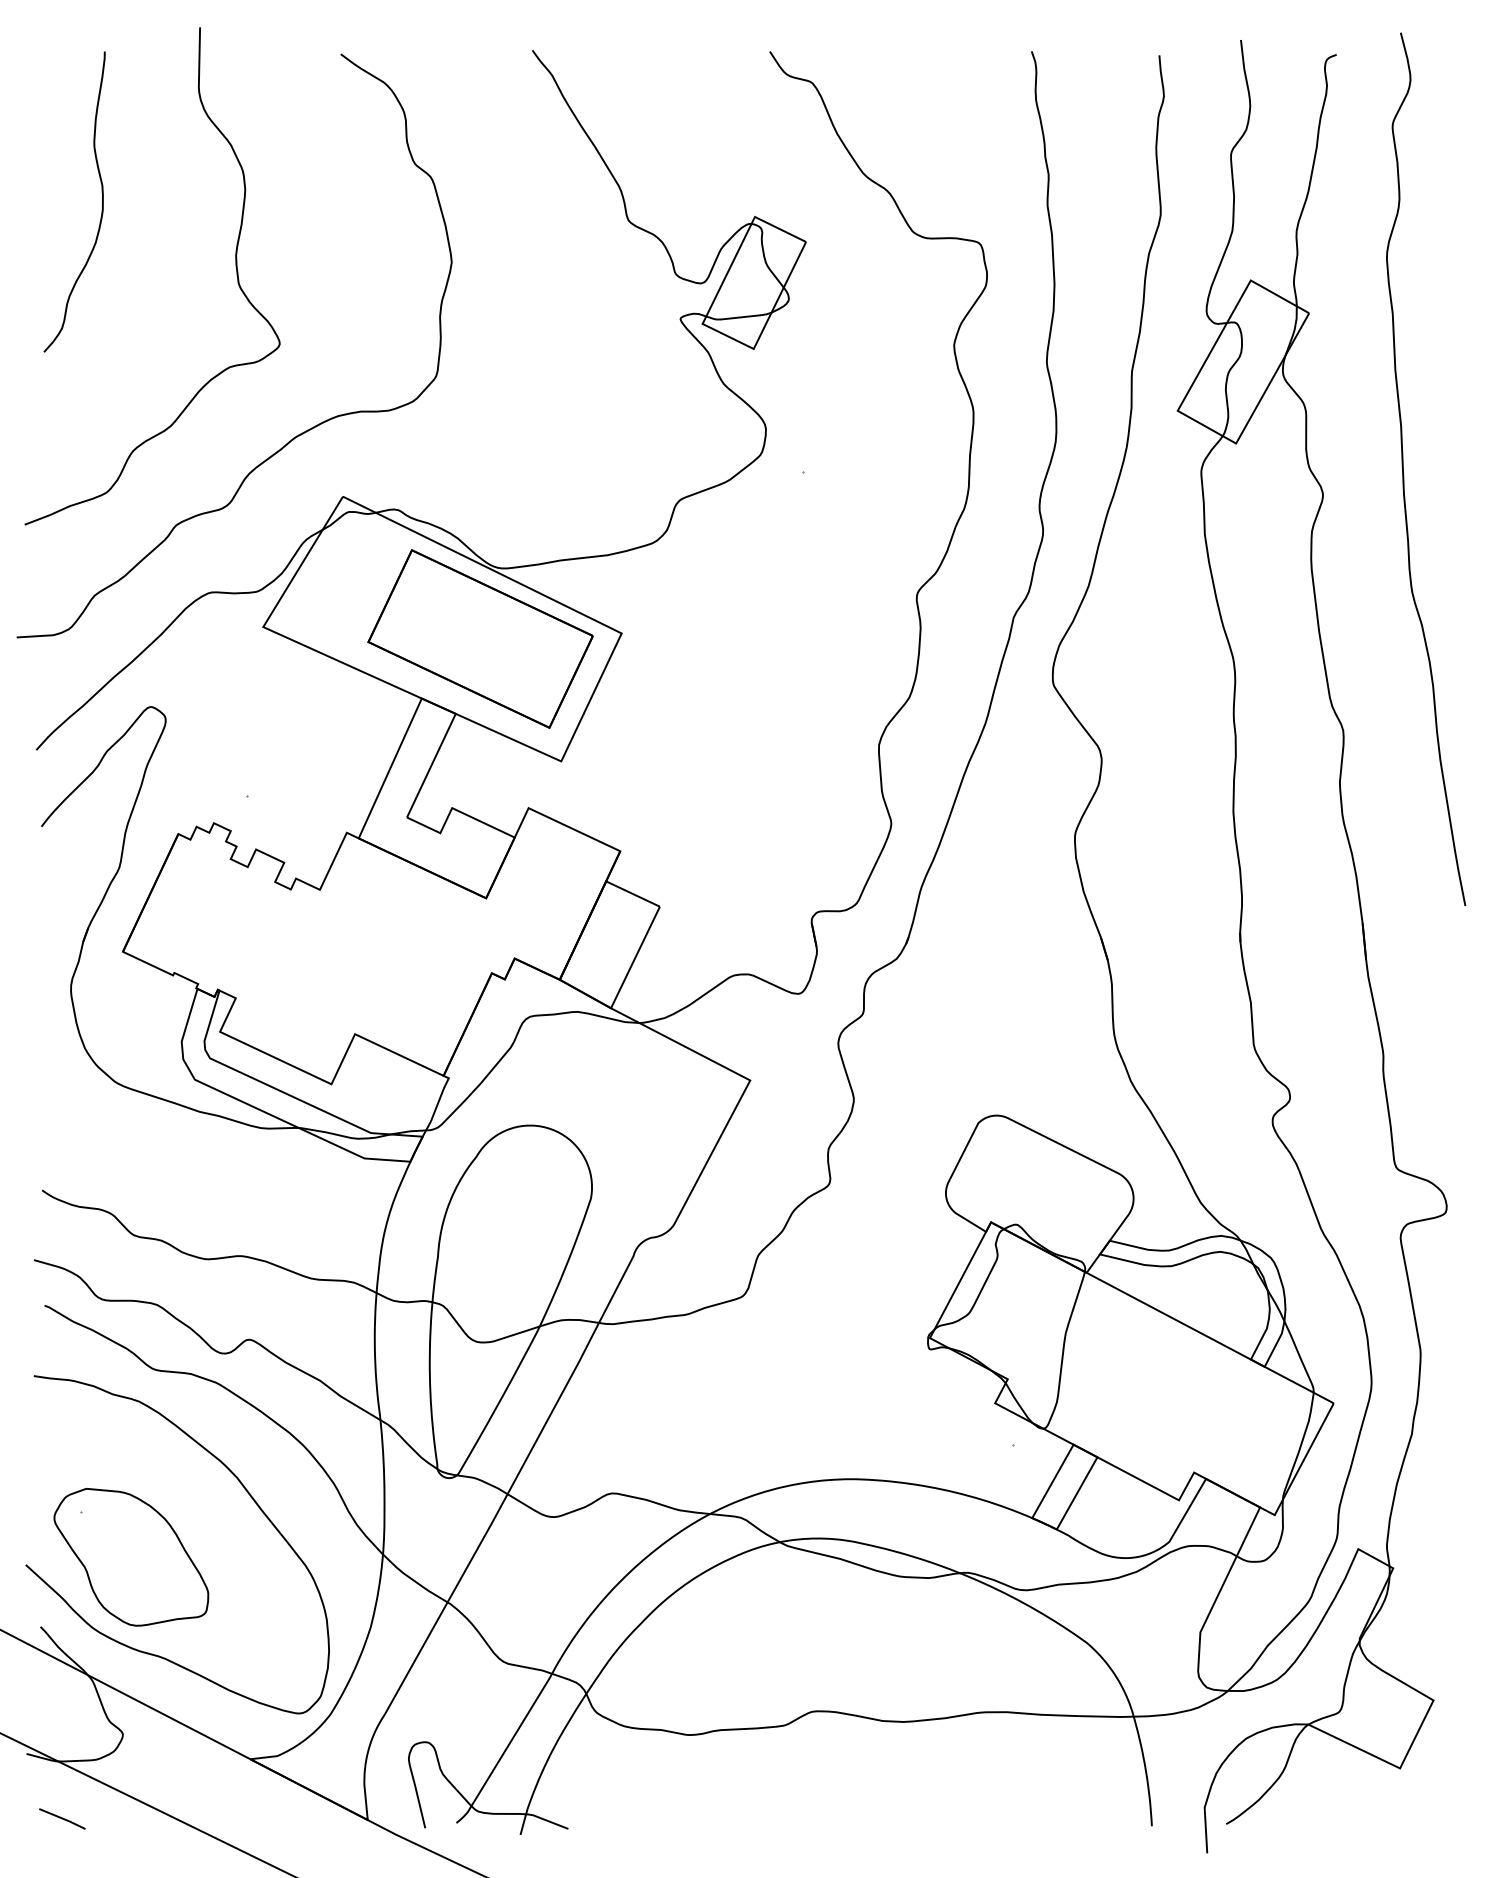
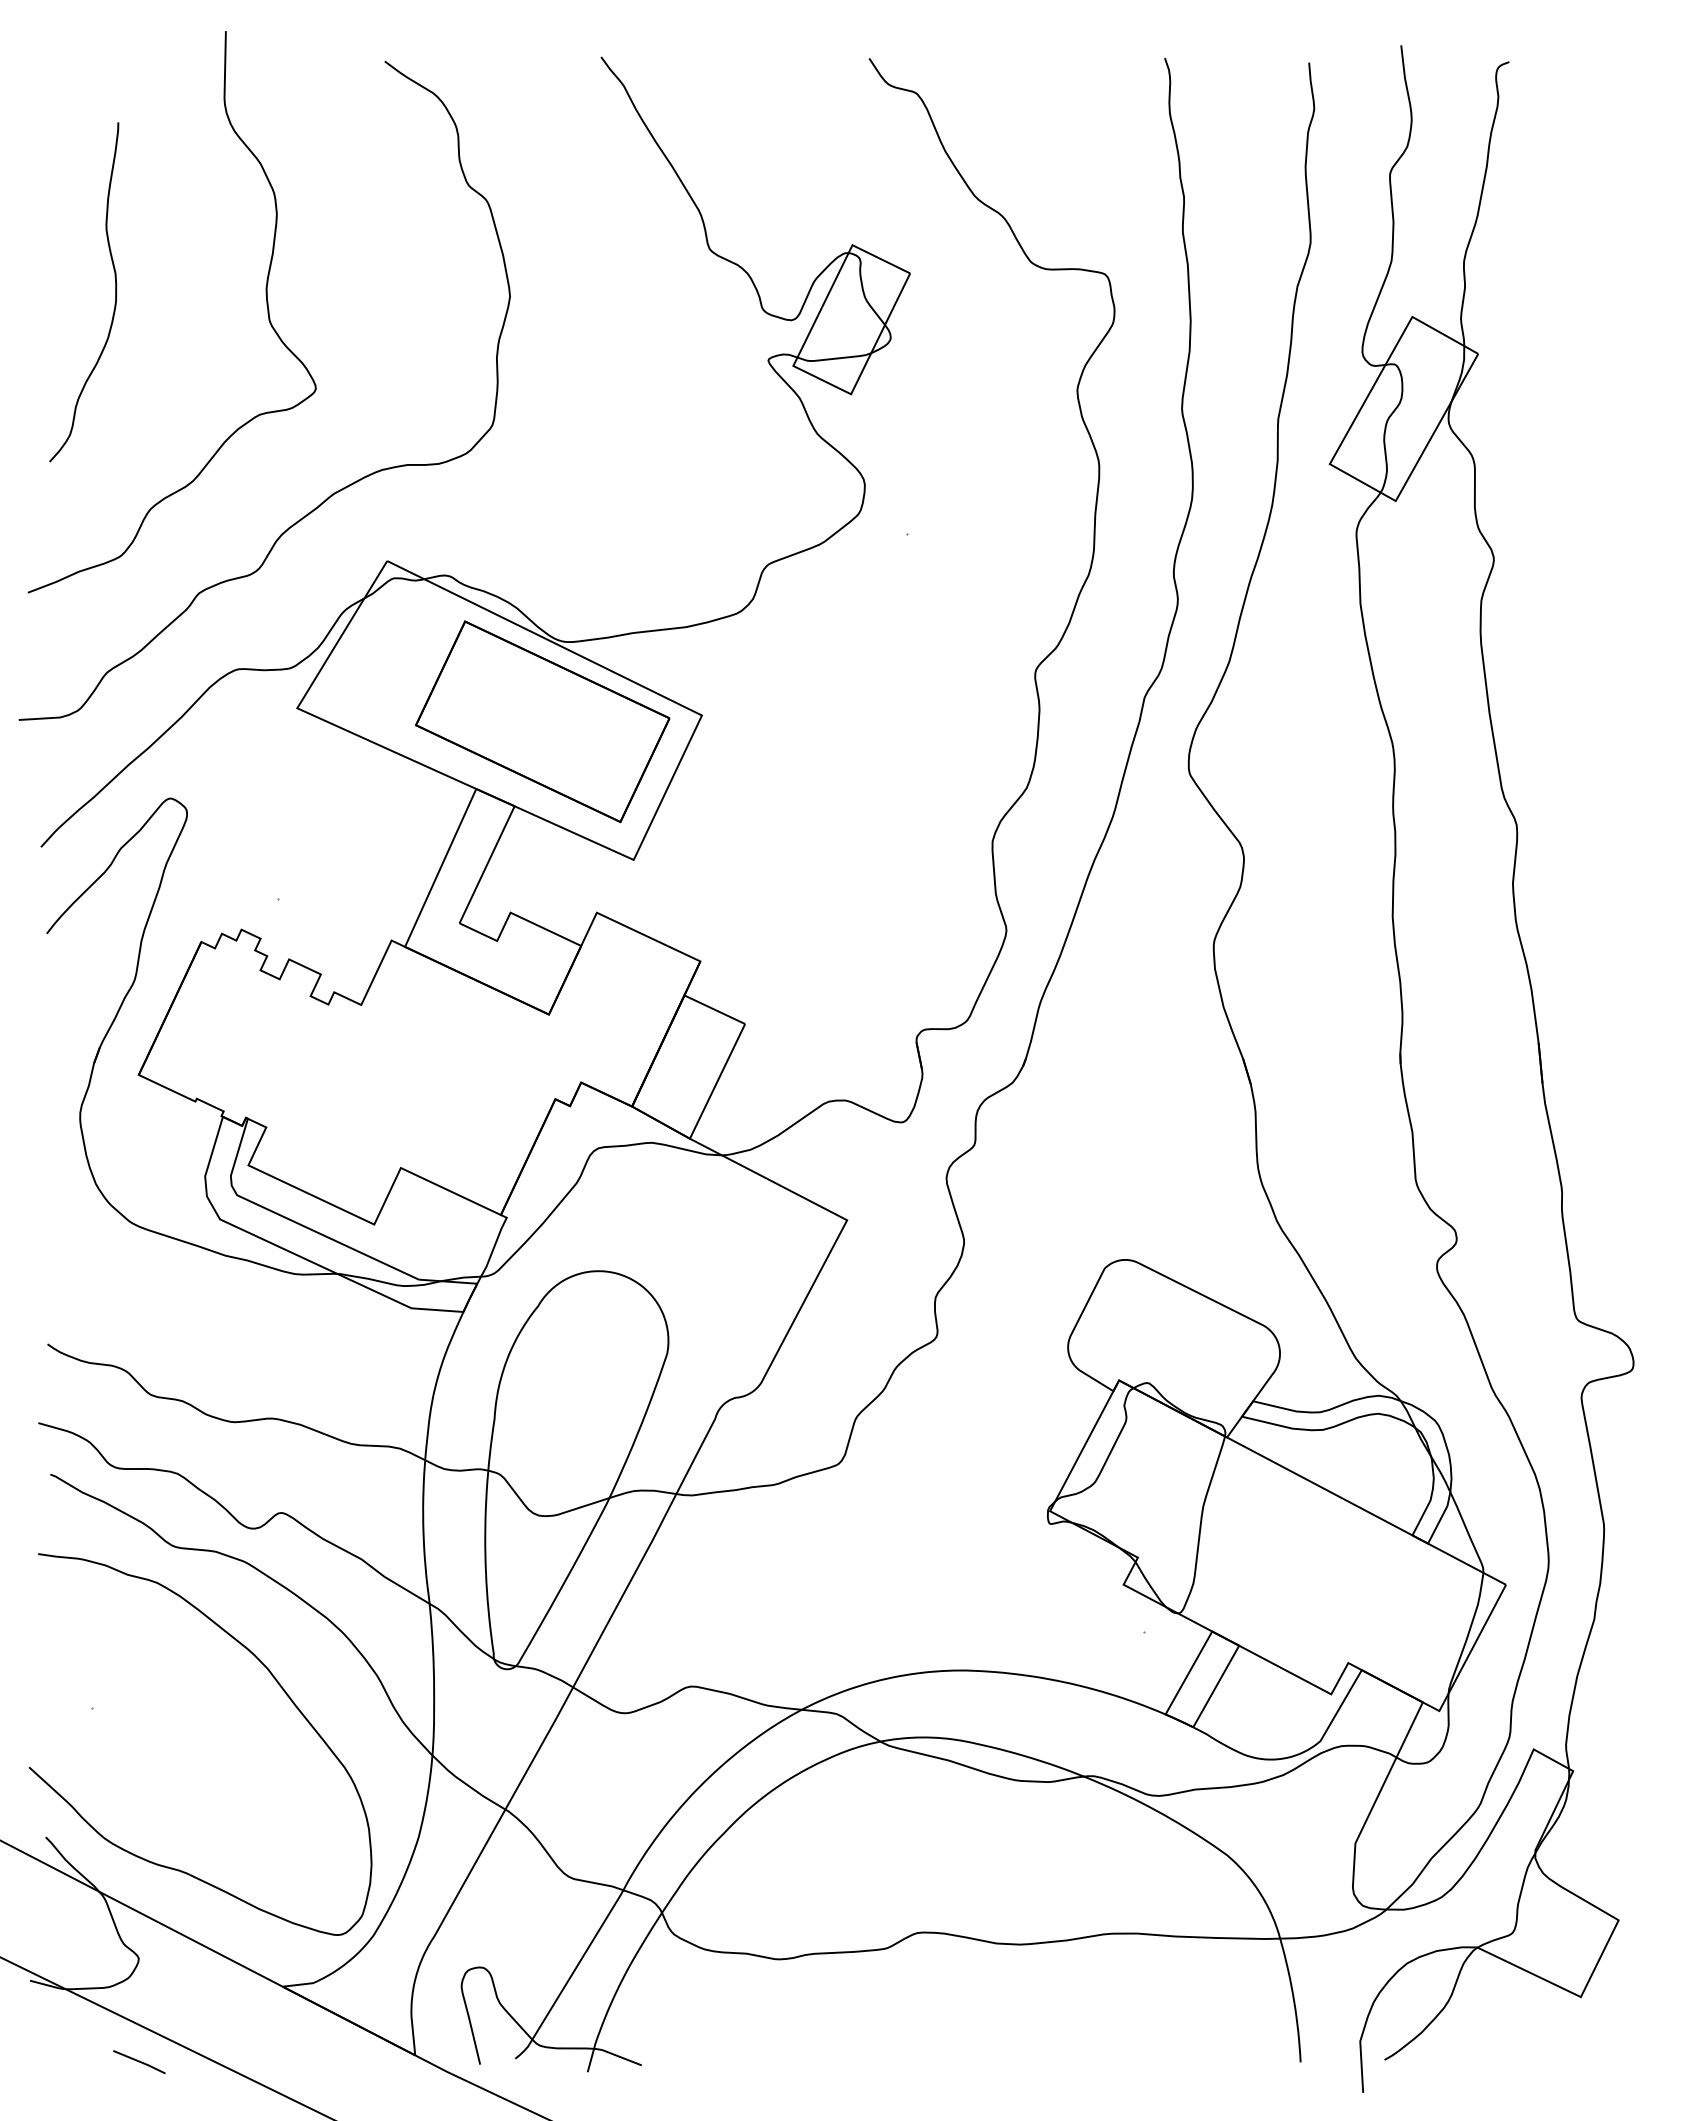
curve: (102, 202) -> (115, 292), moved
curve: (1404, 470) -> (1585, 531), removed
part: (131, 1557) -> (148, 1758), removed
line: (62, 1819) -> (139, 2062), moved

